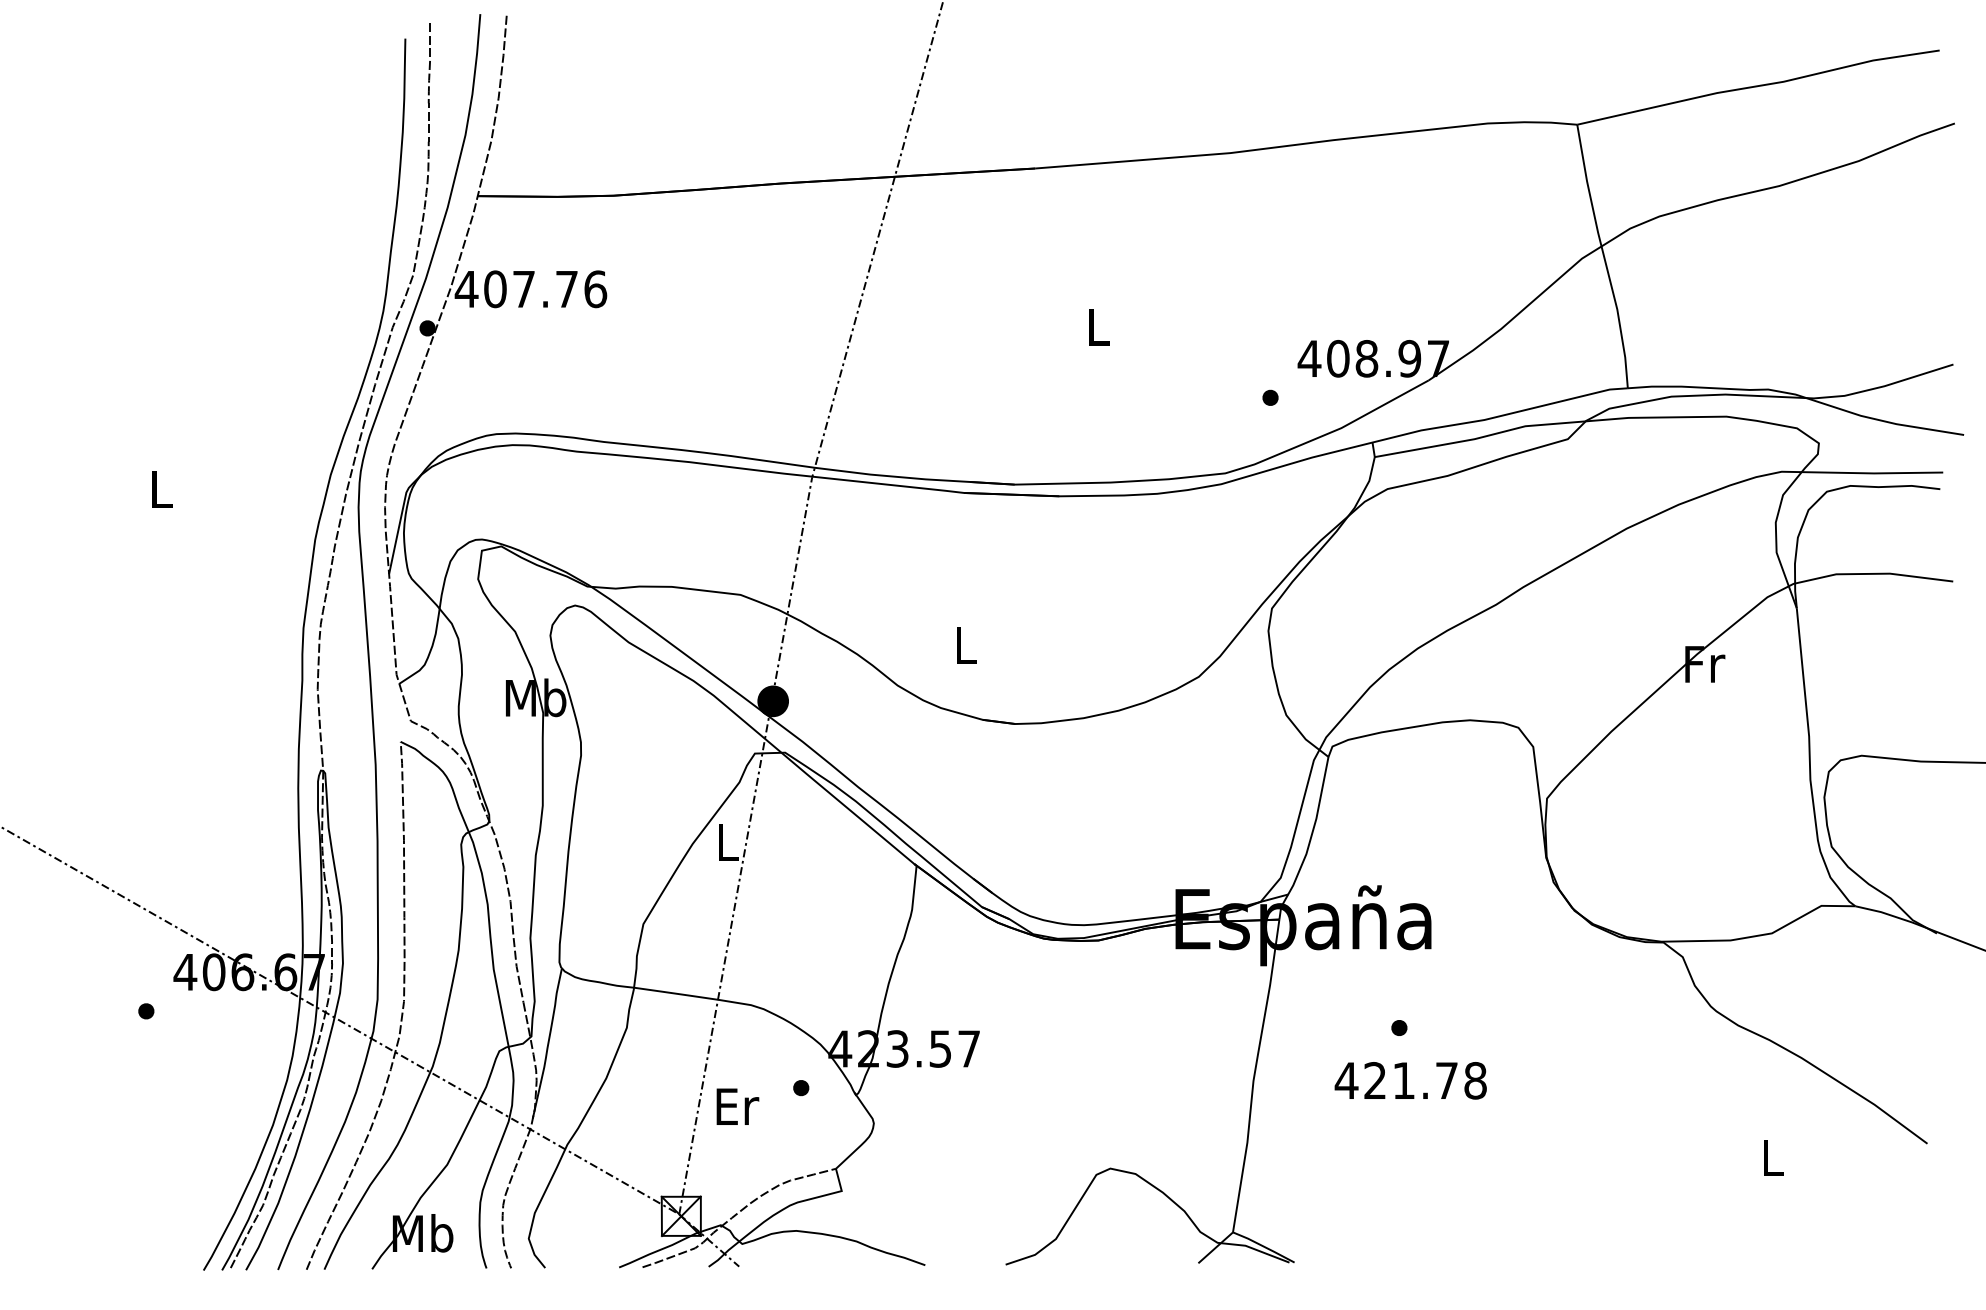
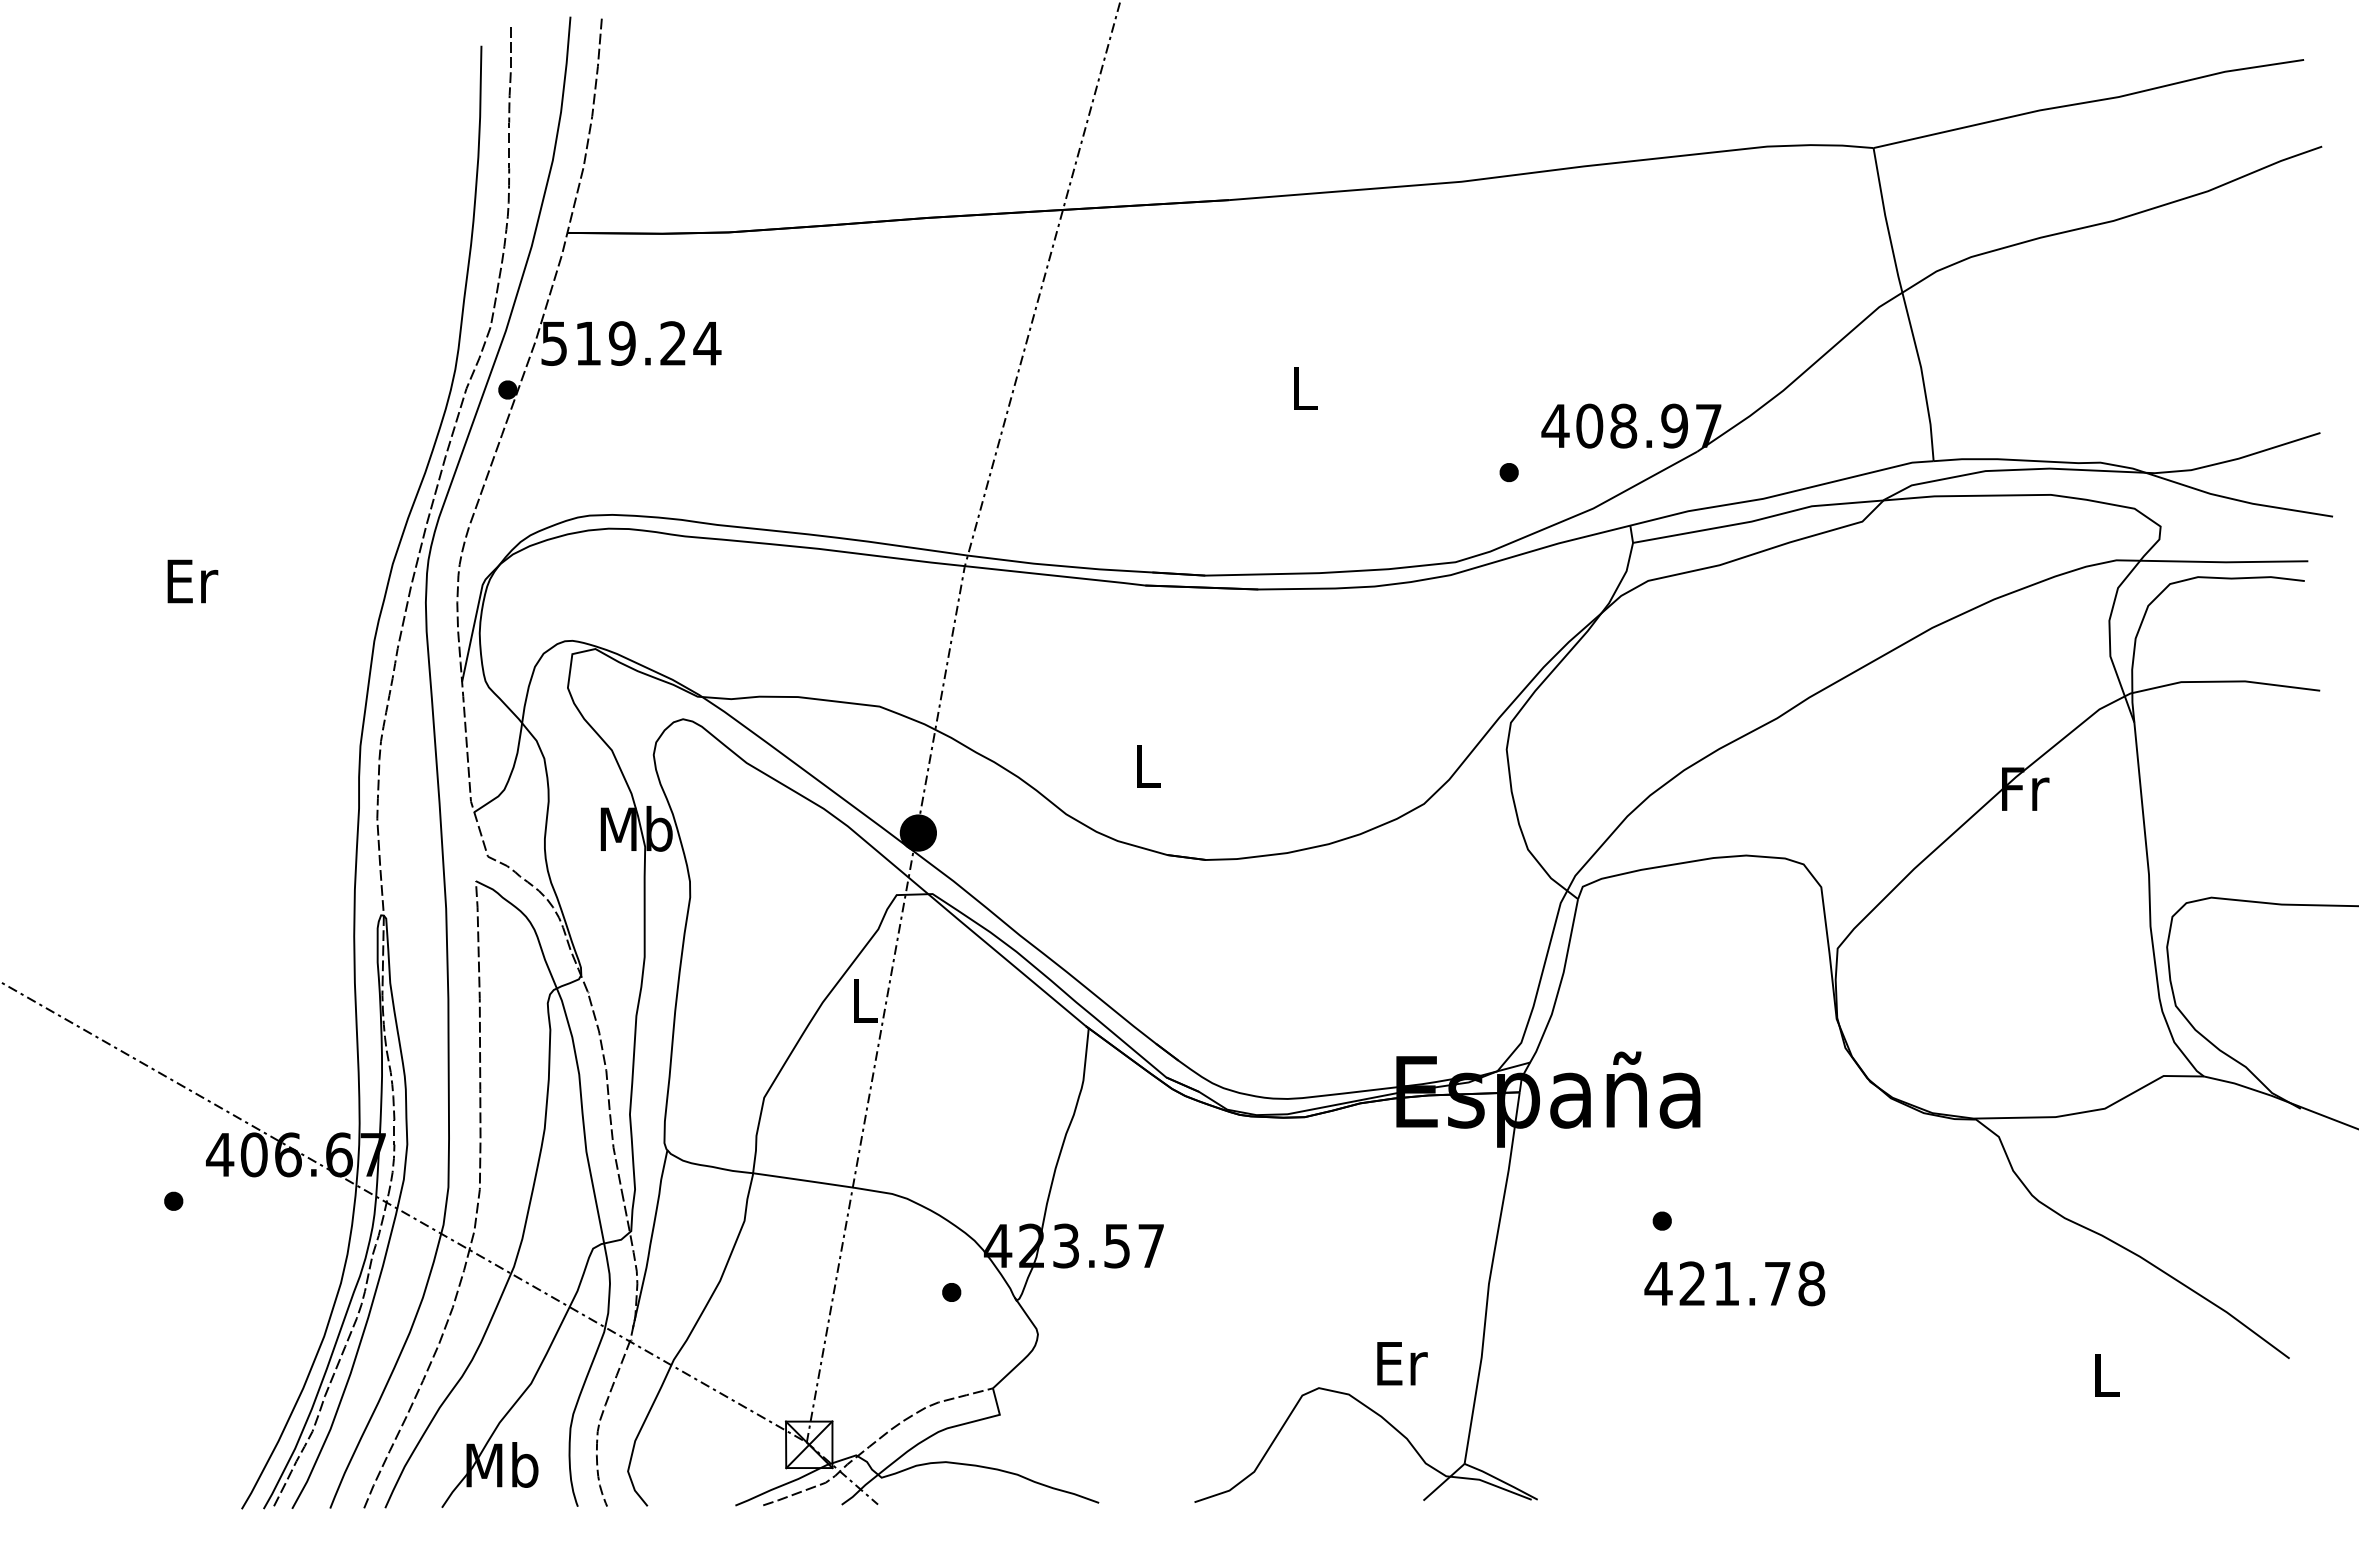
text: (530, 289) -> (630, 343), 407.76 -> 519.24
text: (162, 489) -> (192, 581), L -> Er
text: (1410, 1080) -> (1734, 1283), moved
text: (737, 1106) -> (1402, 1363), moved

